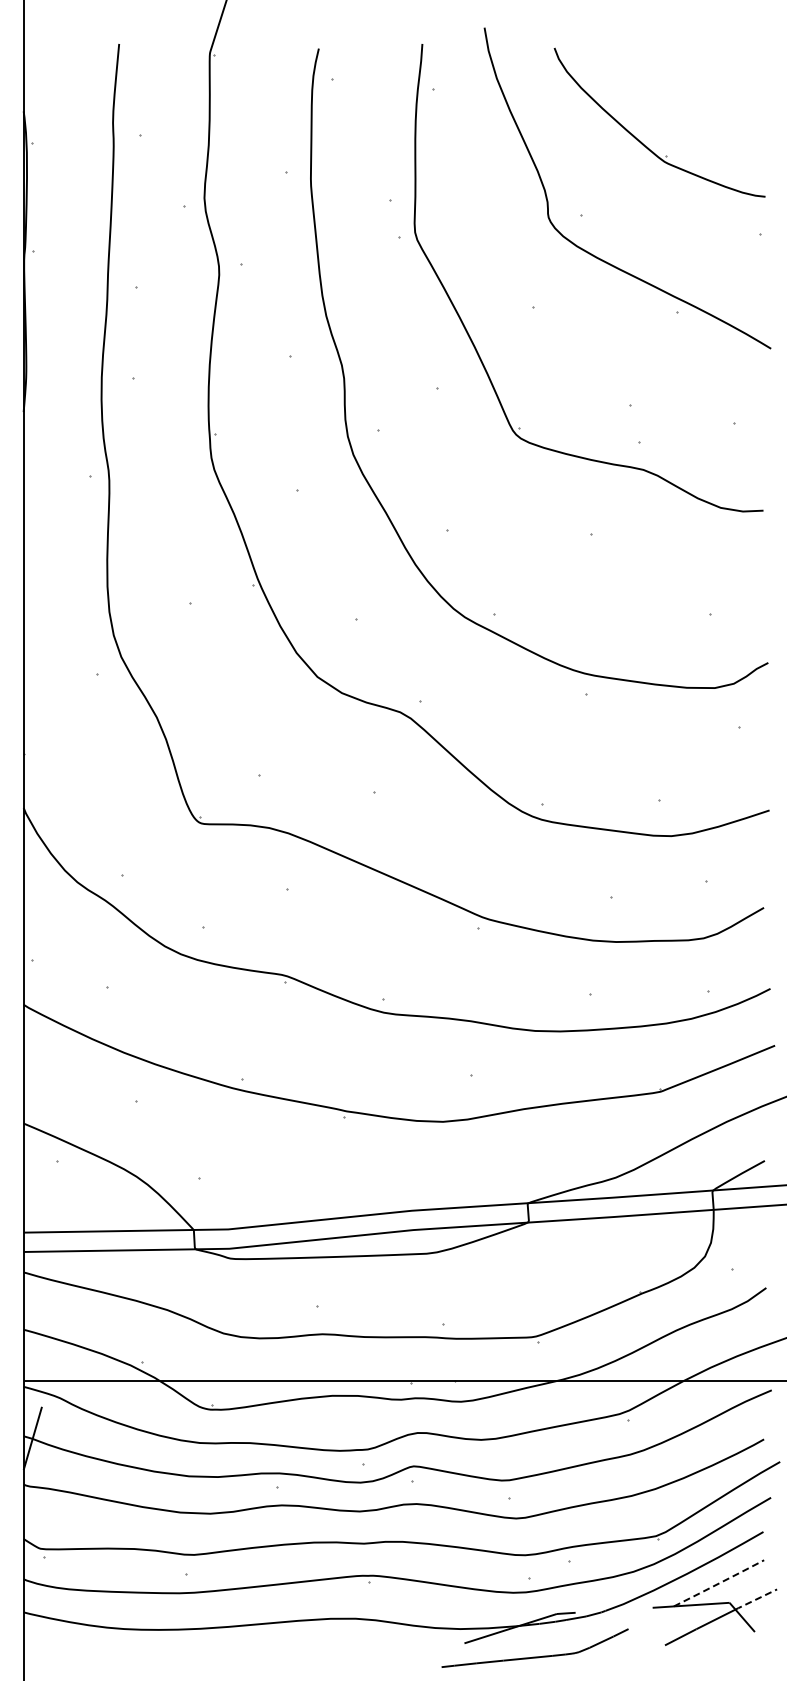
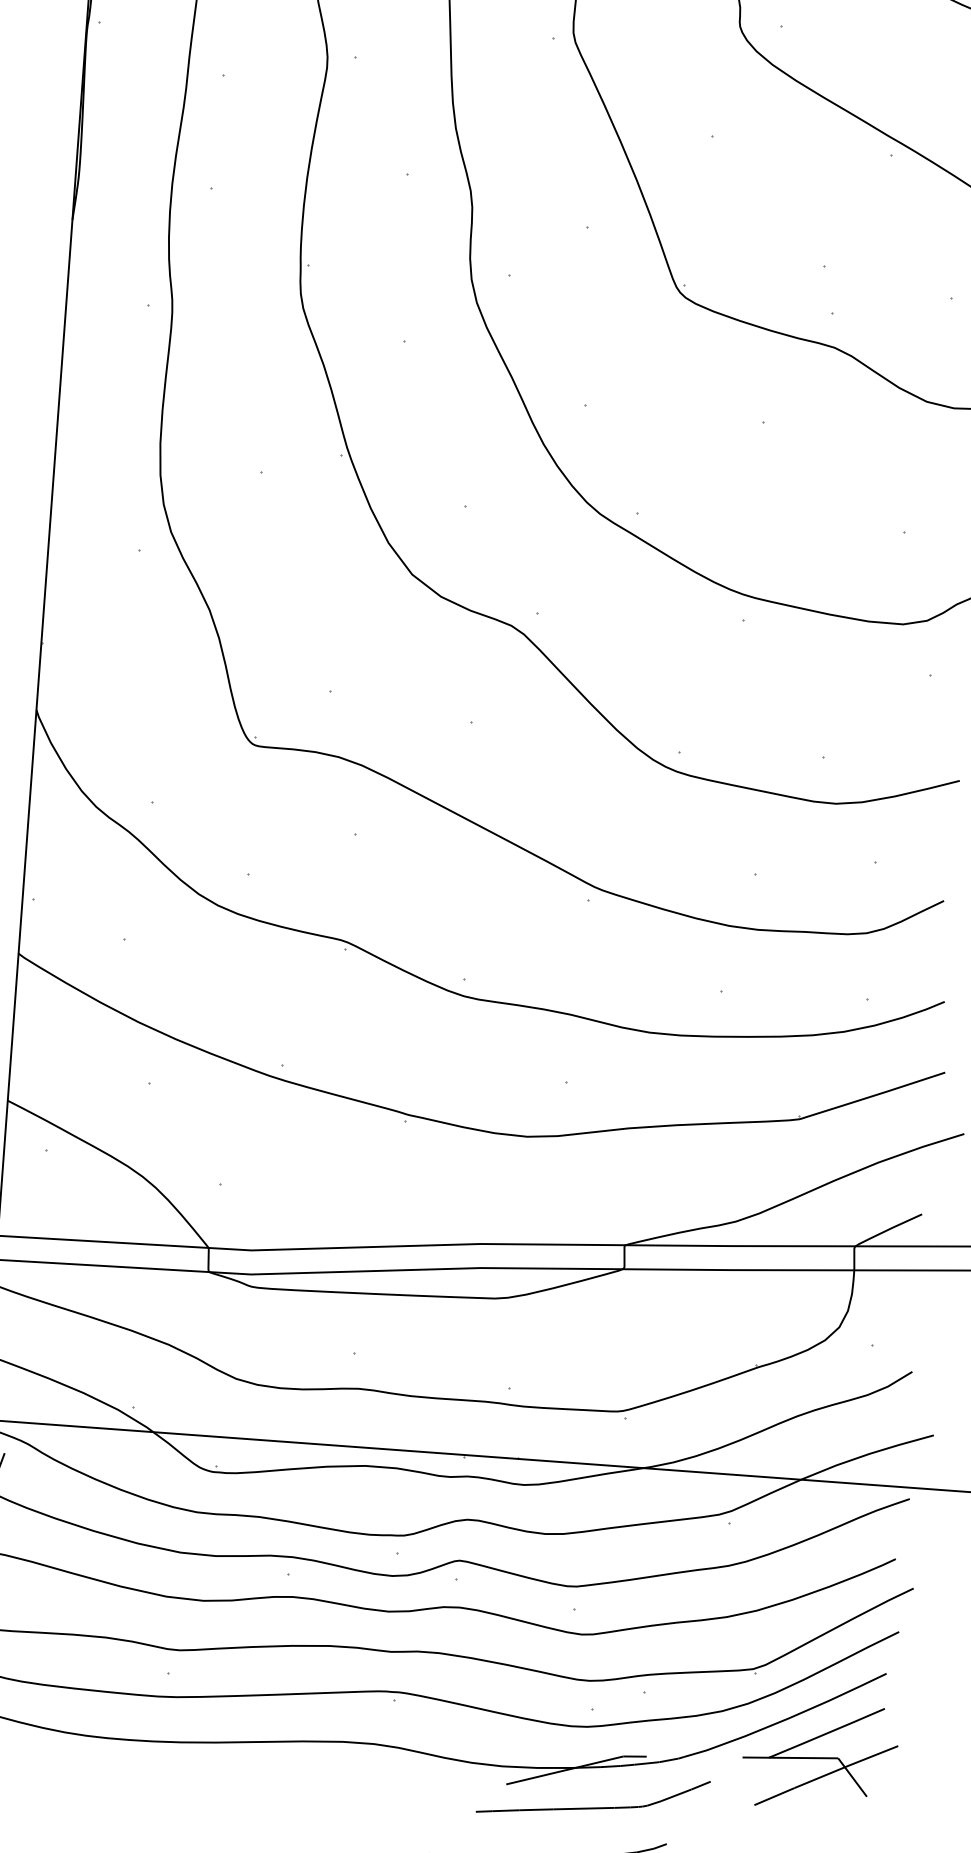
line: (719, 1583) -> (827, 1733), dashed -> solid
line: (755, 1599) -> (870, 1756), dashed -> solid

